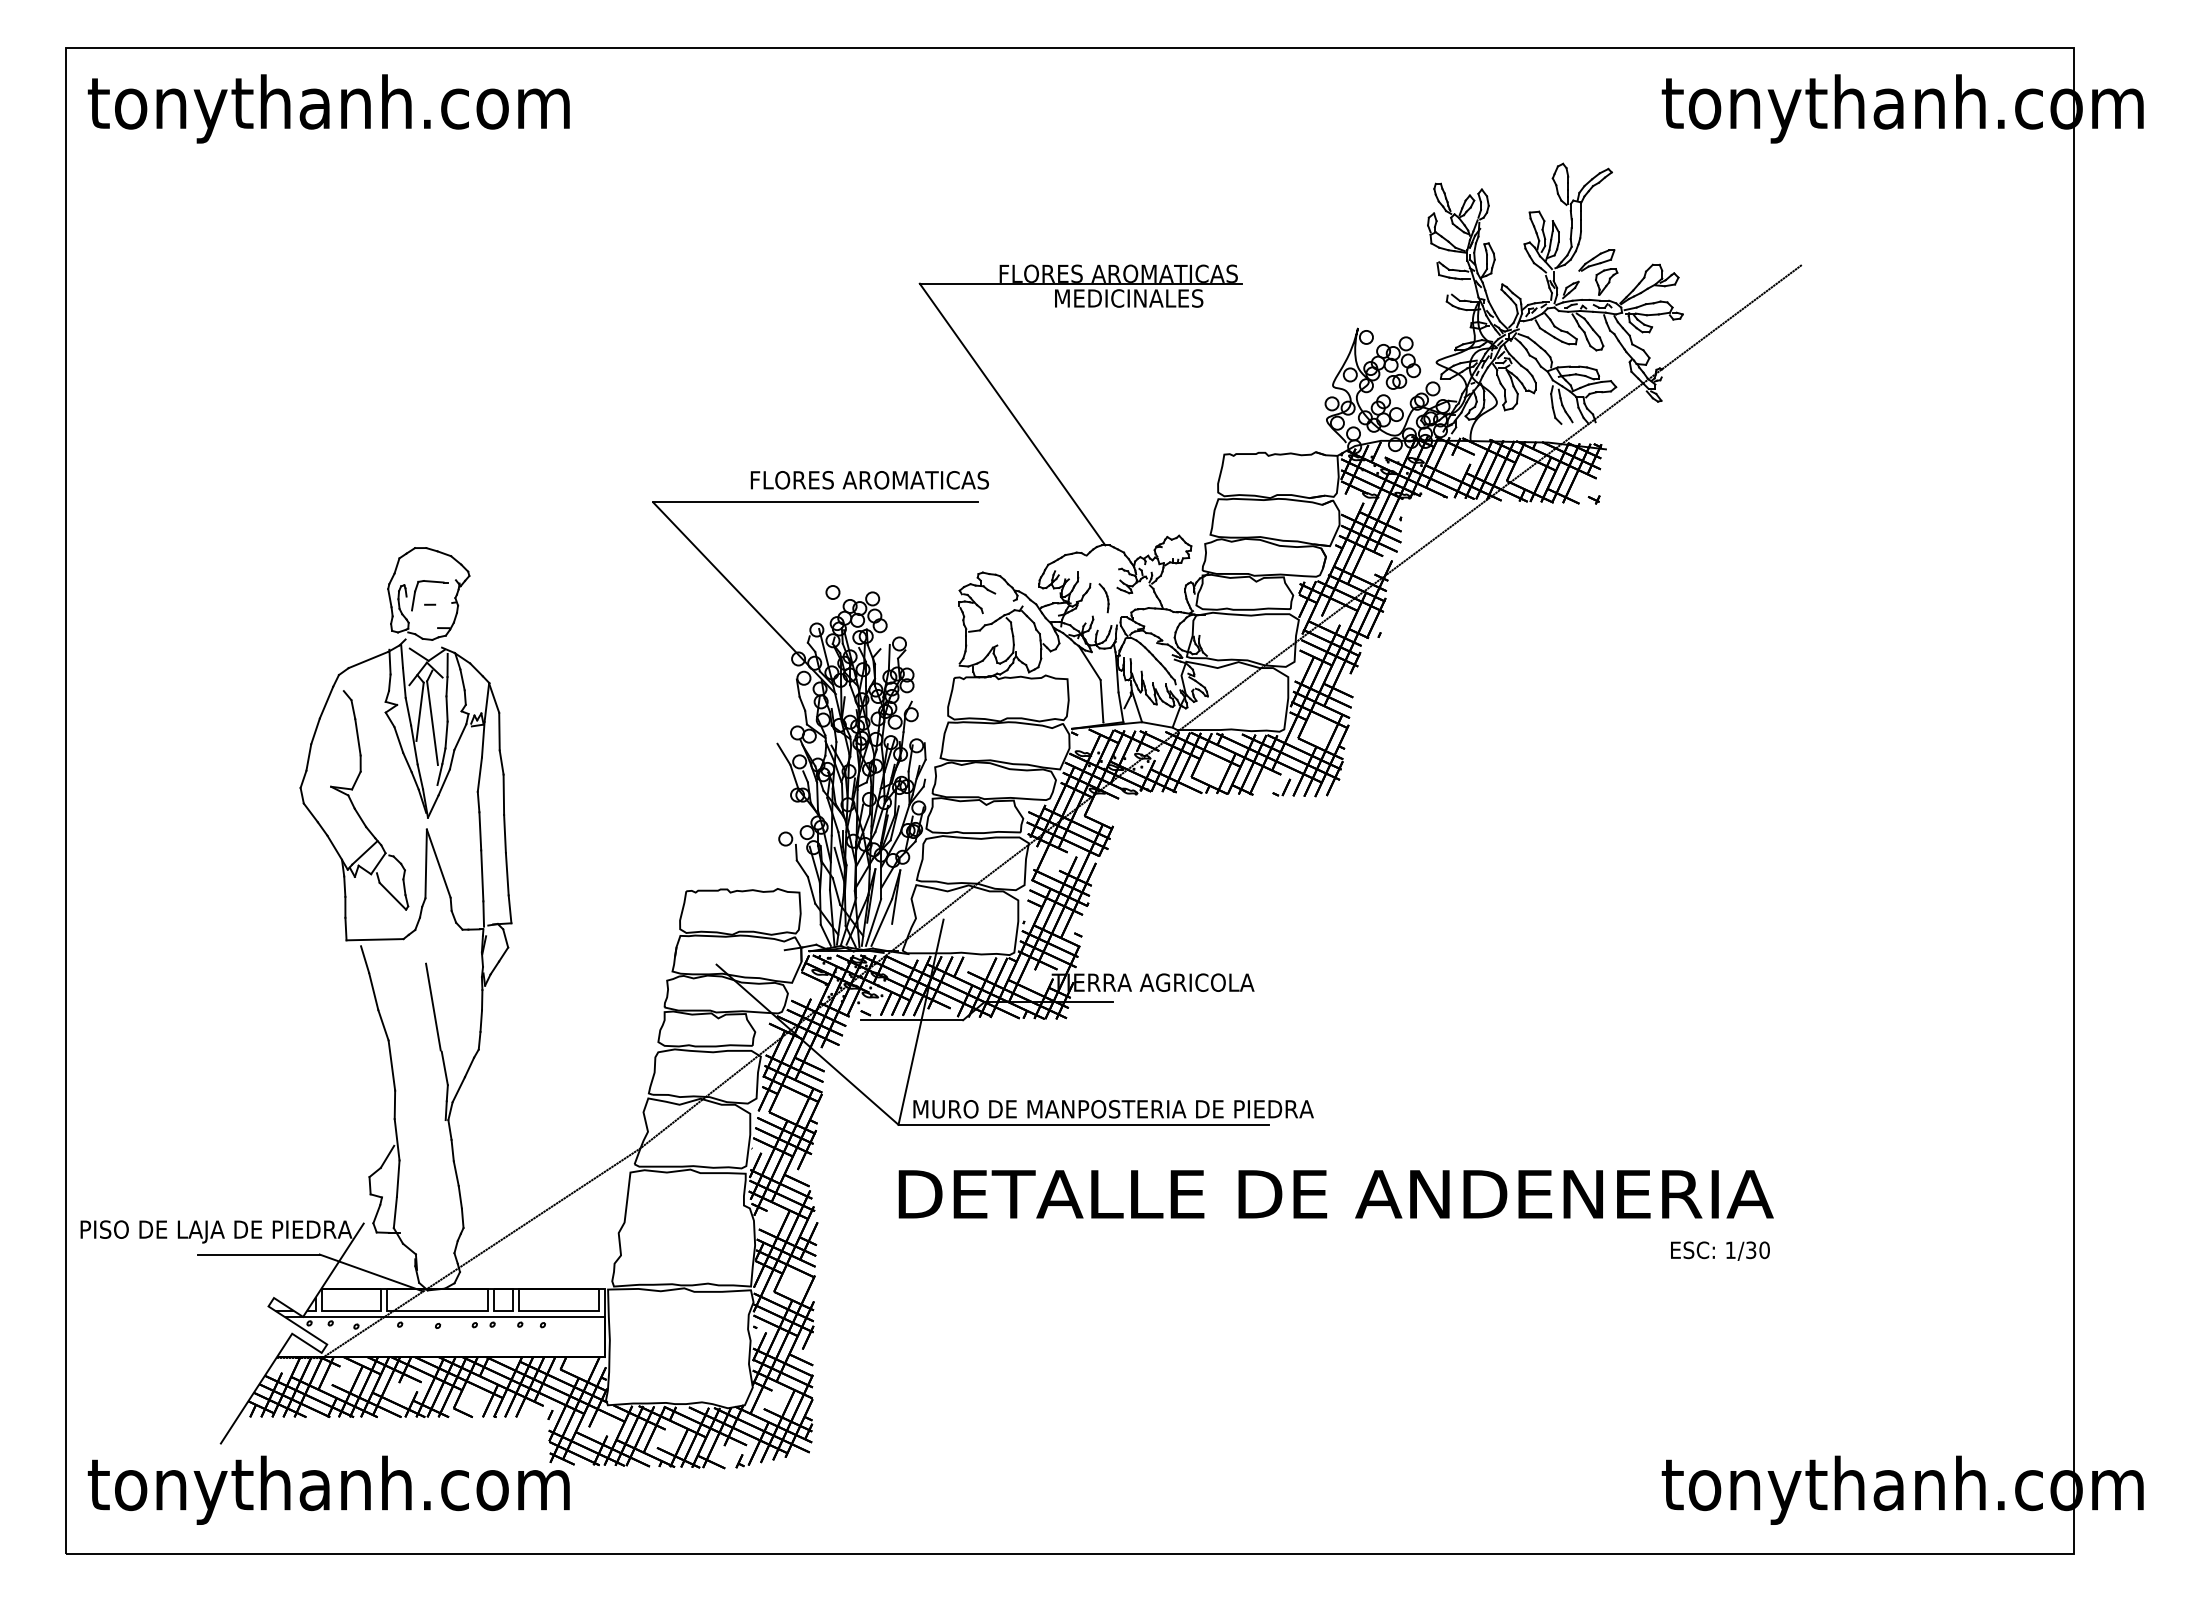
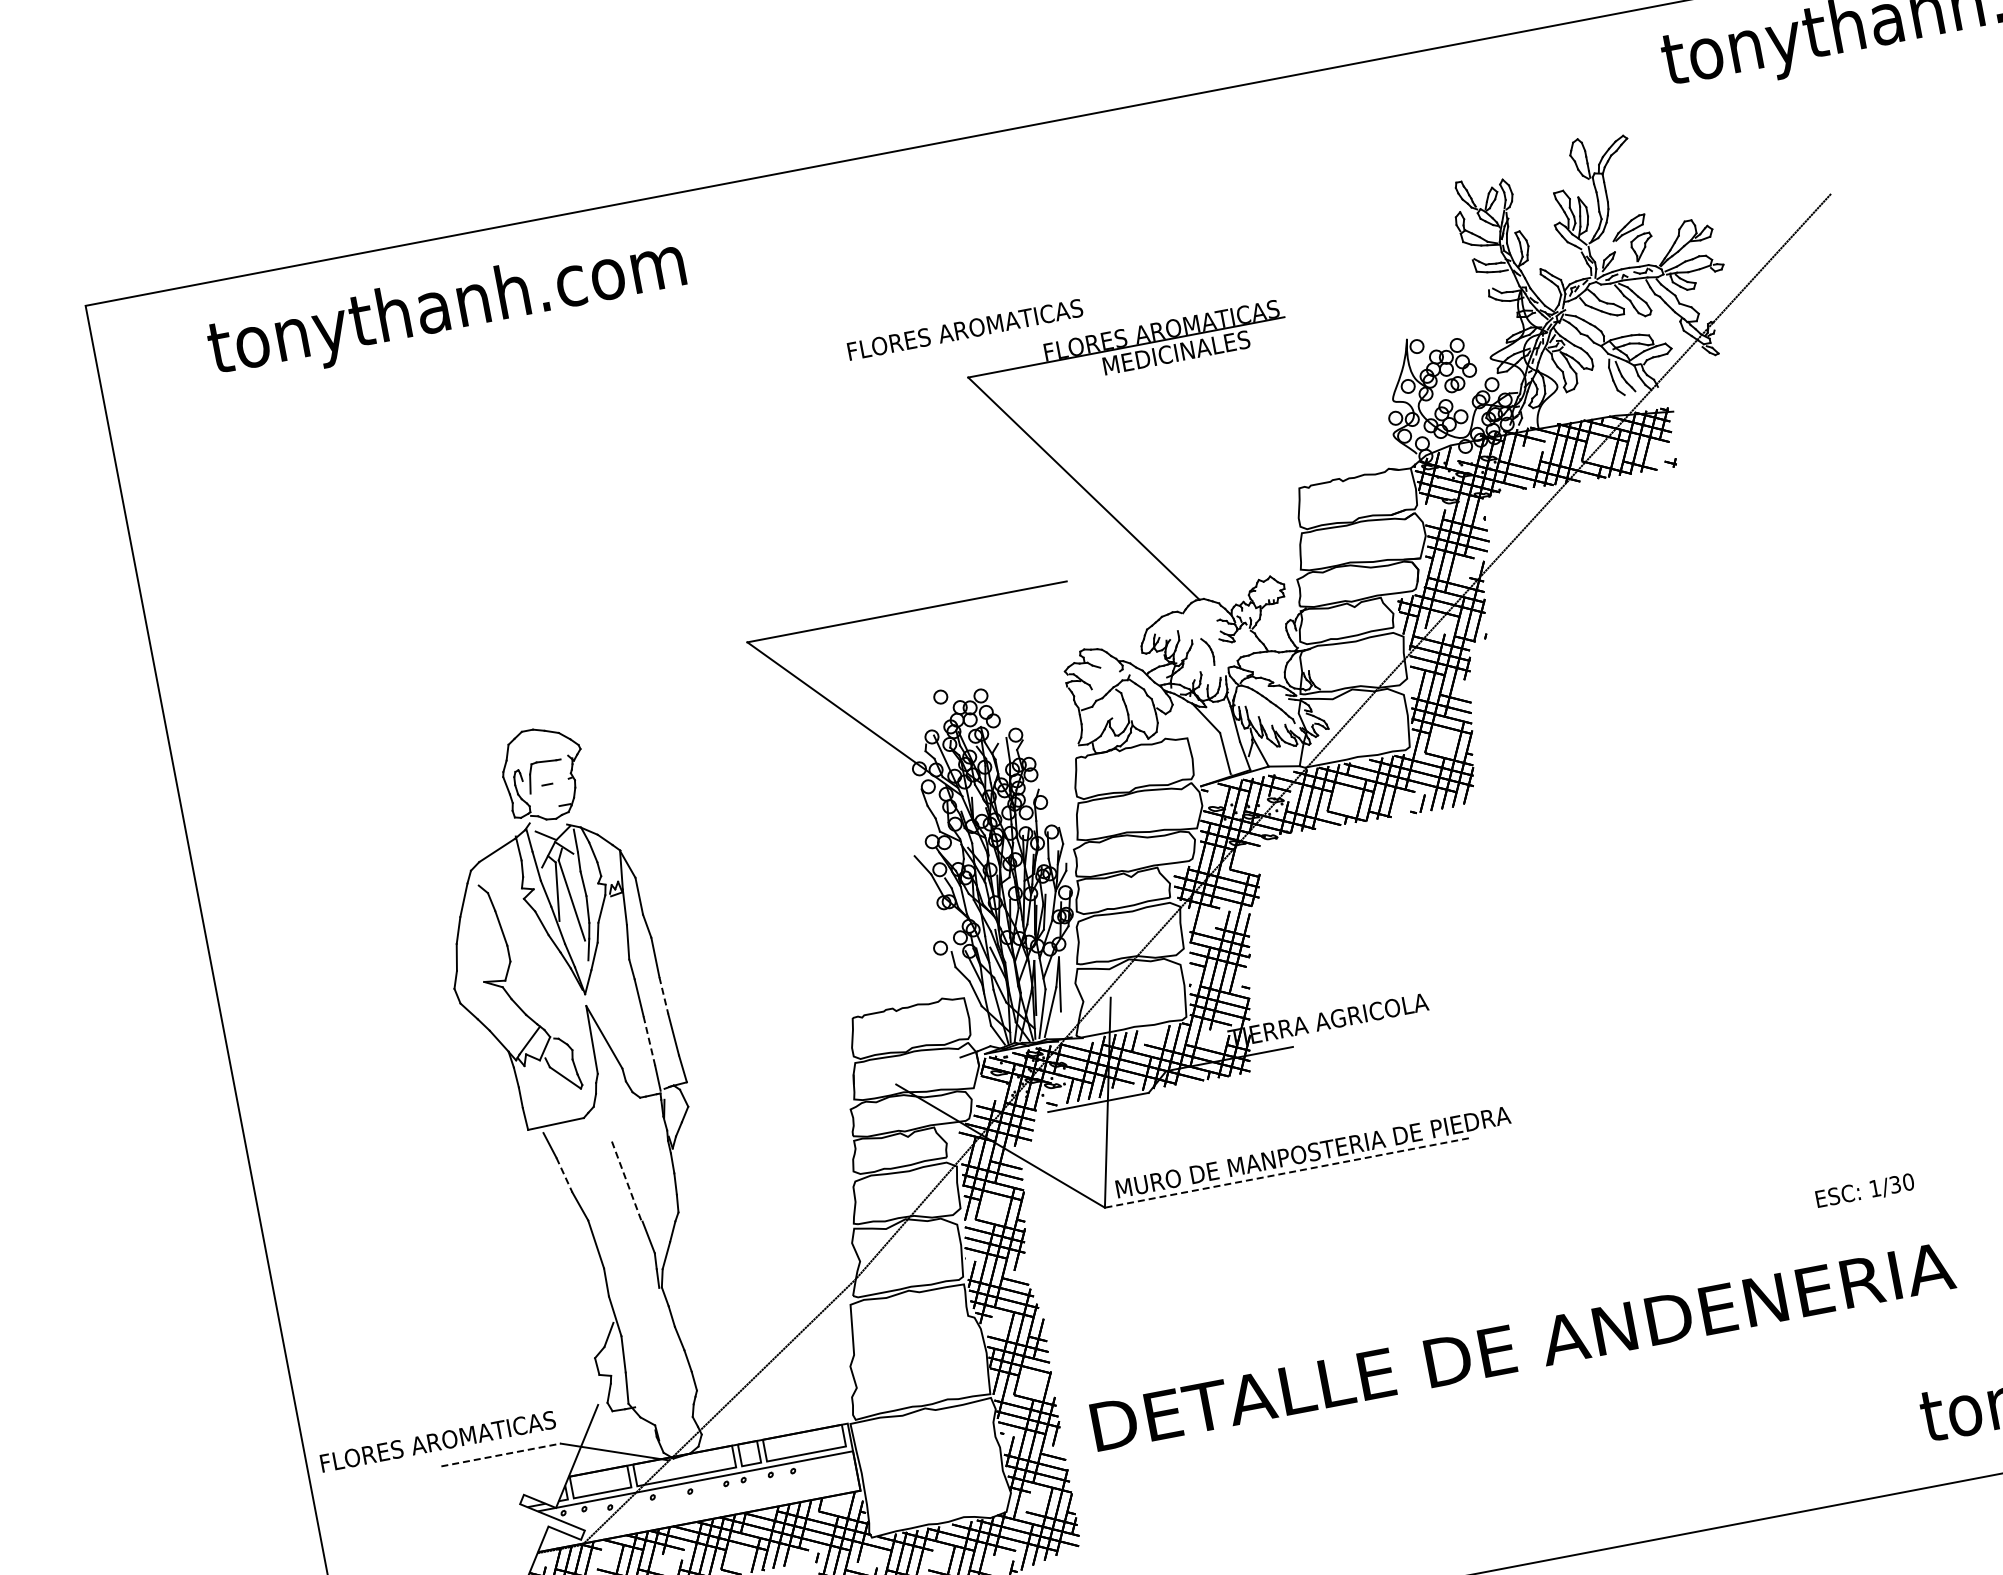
text: (328, 108) -> (446, 309), moved
text: (869, 480) -> (964, 330), moved
line: (505, 834) -> (664, 996), solid -> dashed
line: (482, 875) -> (649, 1040), solid -> dashed
line: (373, 992) -> (564, 1176), solid -> dashed
line: (433, 1007) -> (626, 1179), solid -> dashed
line: (1083, 1124) -> (1286, 1172), solid -> dashed
text: (1335, 1194) -> (1522, 1346), moved
text: (217, 1231) -> (455, 1440), PISO DE LAJA DE PIEDRA -> FLORES AROMATICAS
text: (1720, 1250) -> (1865, 1190), moved
line: (259, 1254) -> (501, 1454), solid -> dashed

